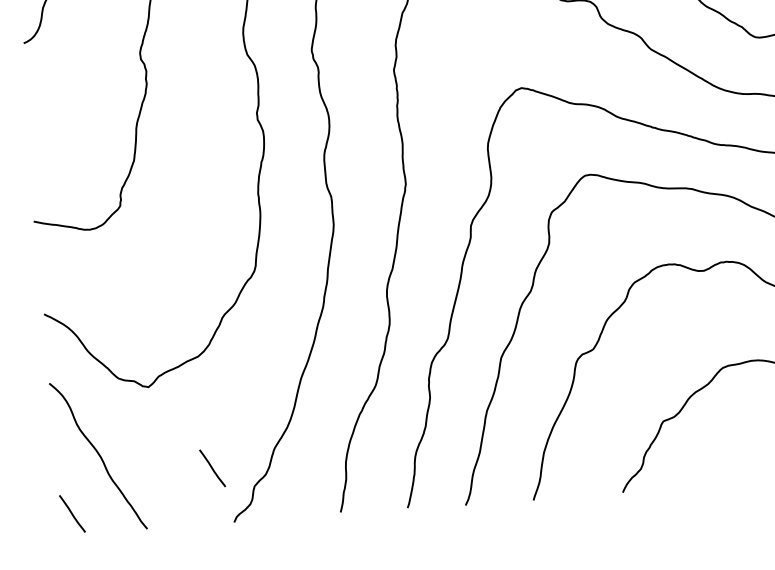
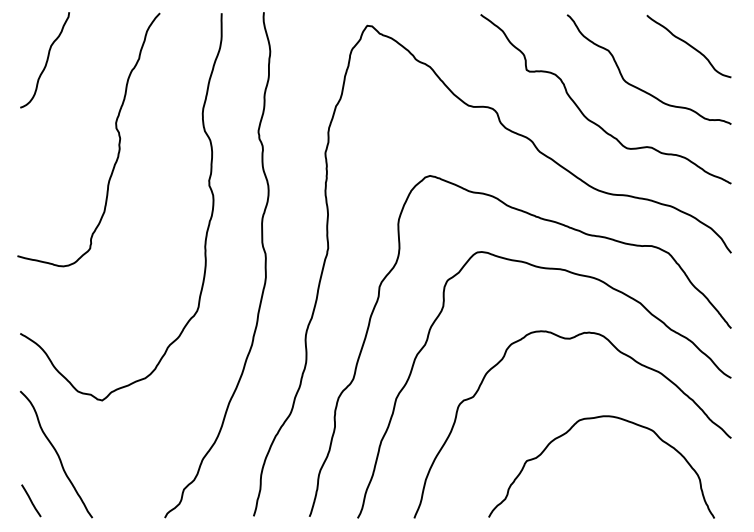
line: (212, 467) -> (150, 471), removed

